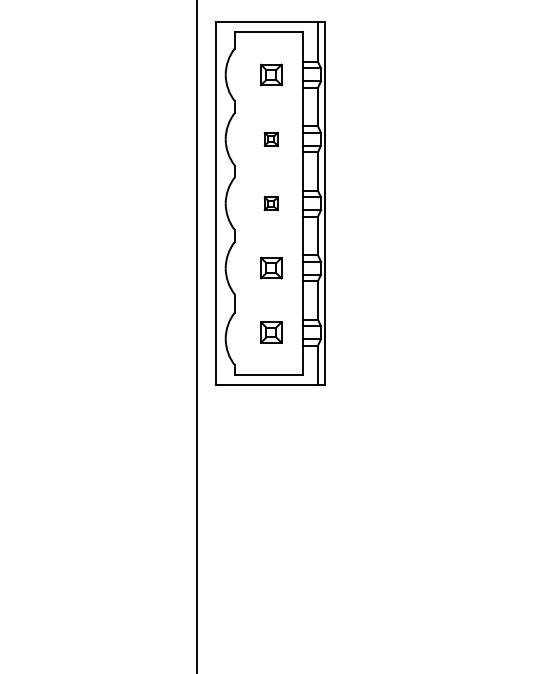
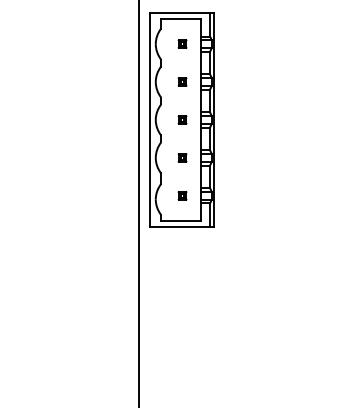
part: (271, 73) -> (182, 43), size x0.62
part: (271, 267) -> (182, 157), size x0.62
part: (271, 332) -> (182, 195), size x0.62

